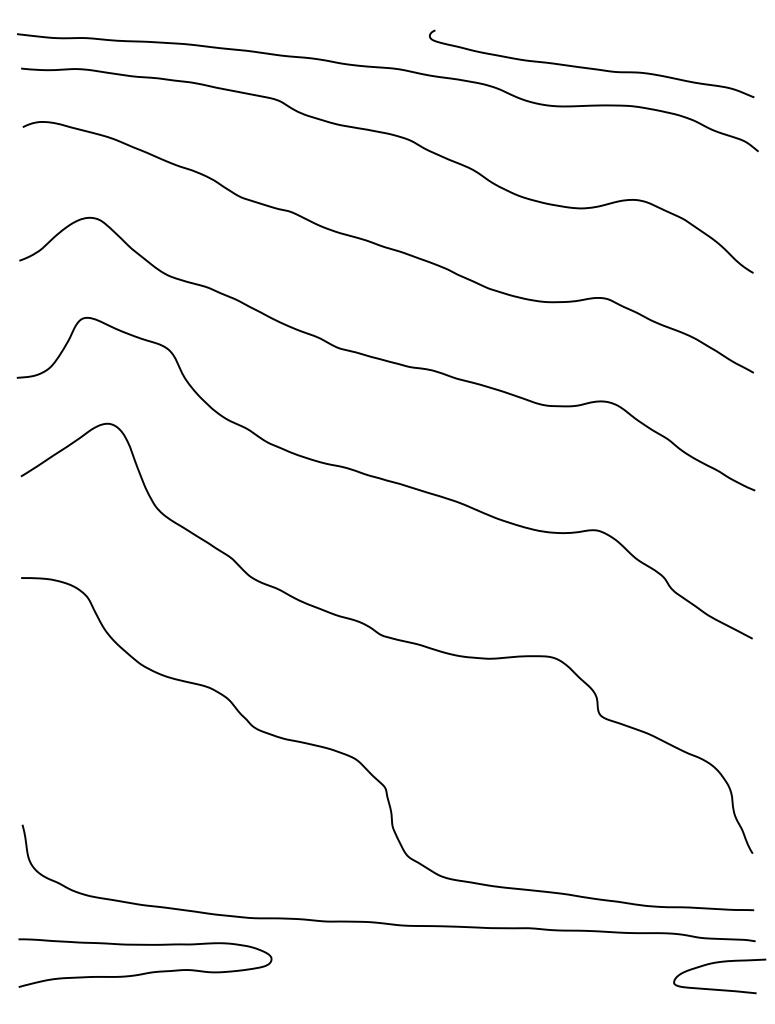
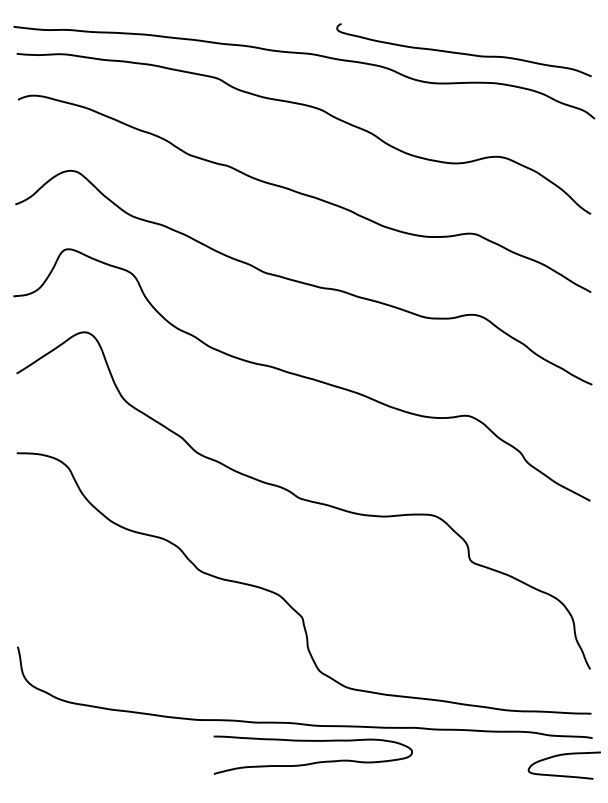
curve: (144, 972) -> (312, 762), moved

